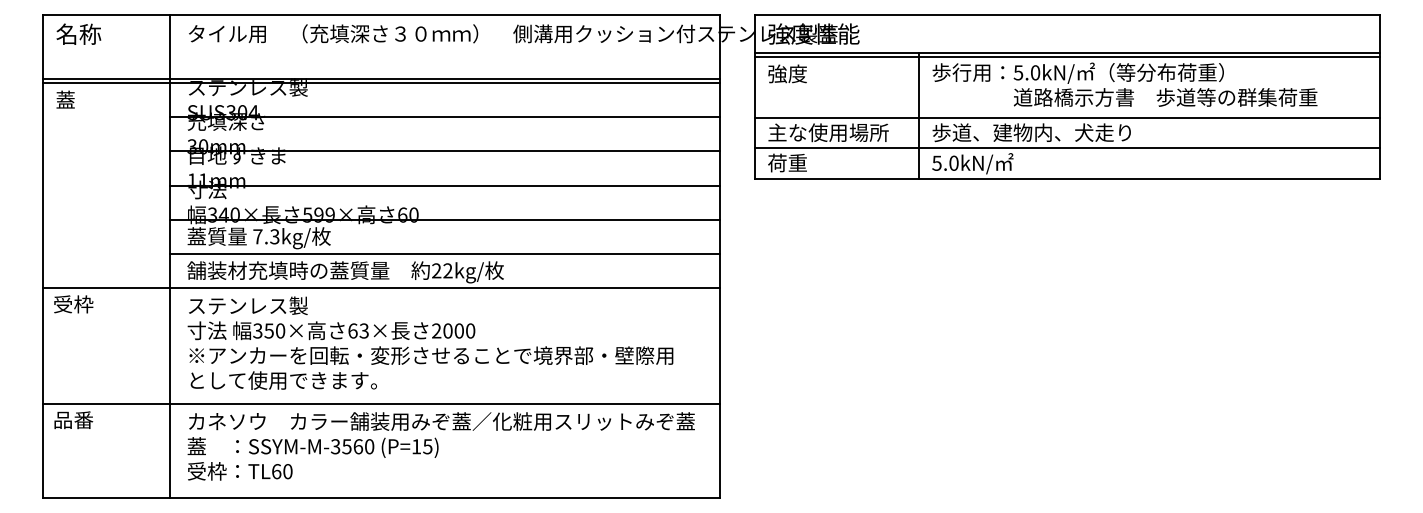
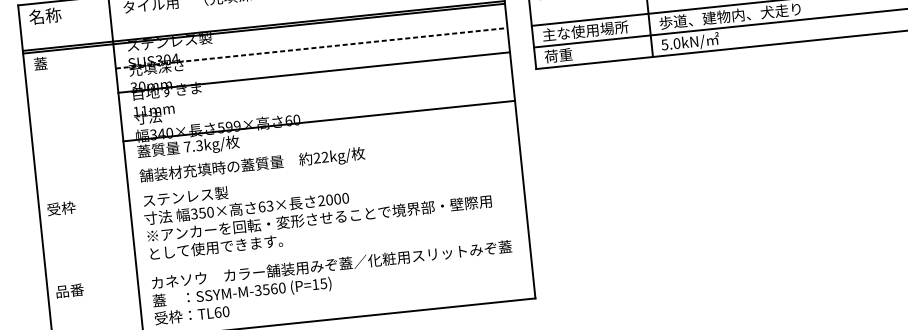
line: (445, 117) -> (312, 48), solid -> dashed
line: (444, 185) -> (316, 96), removed
line: (444, 253) -> (321, 145), removed
line: (381, 288) -> (279, 174), removed
line: (381, 403) -> (287, 256), removed

